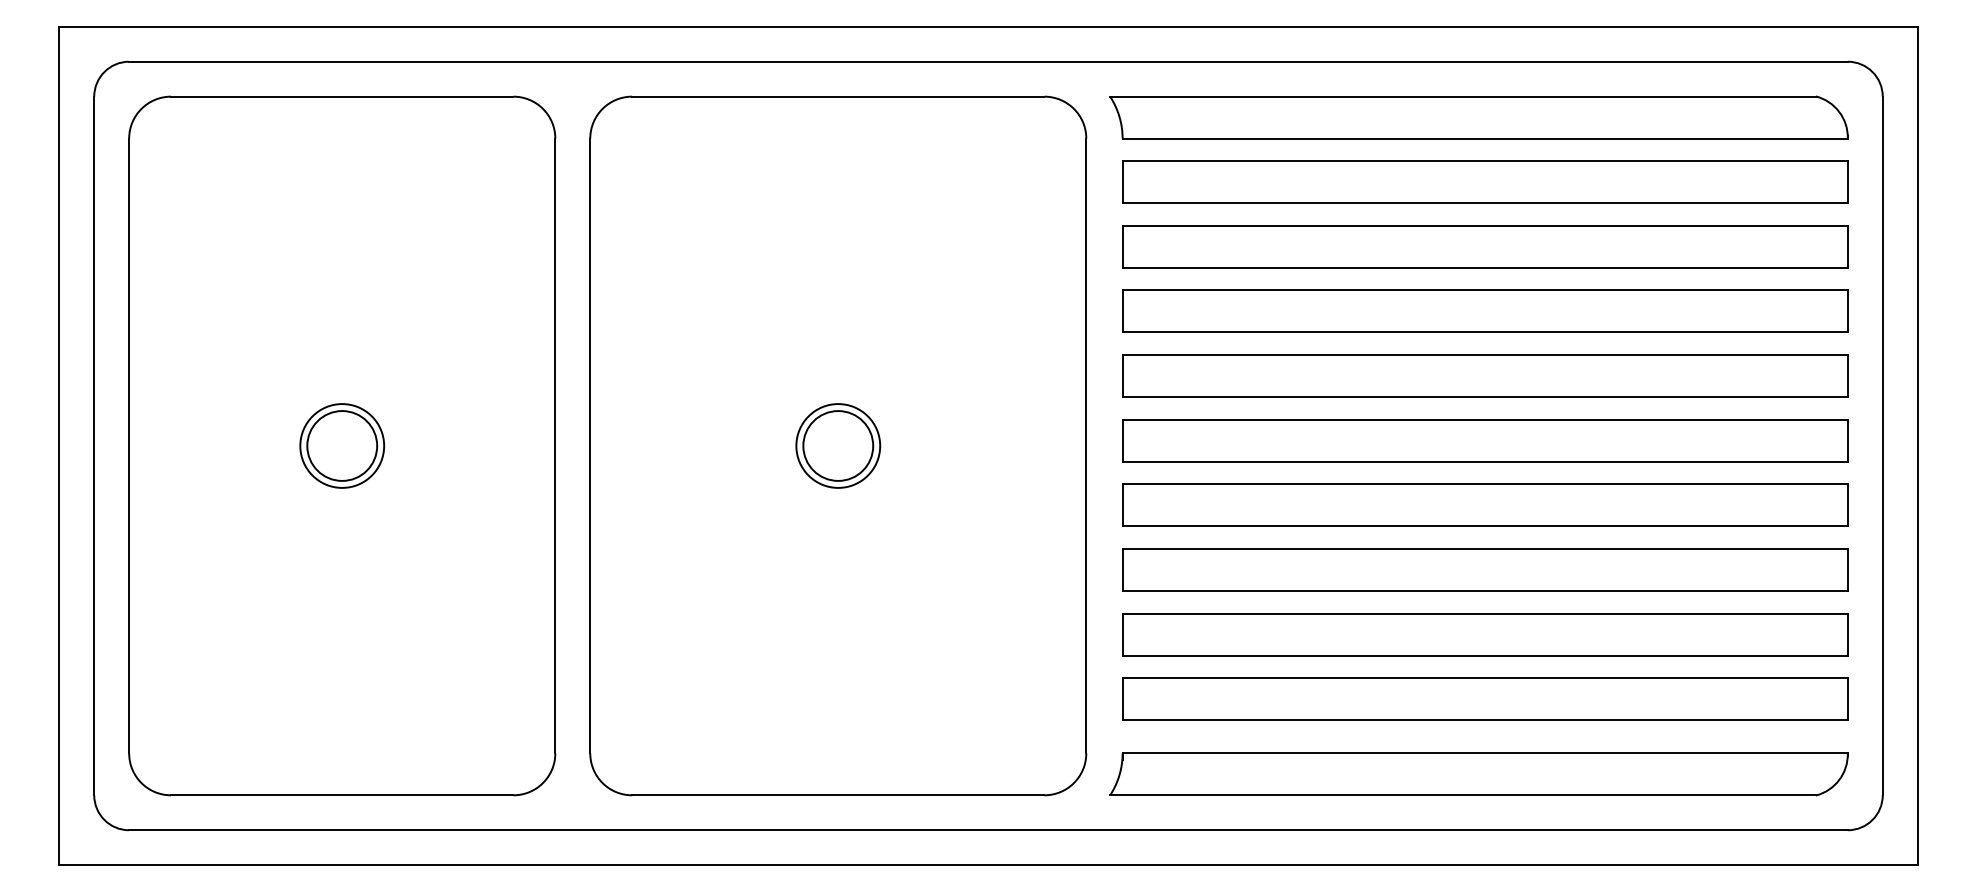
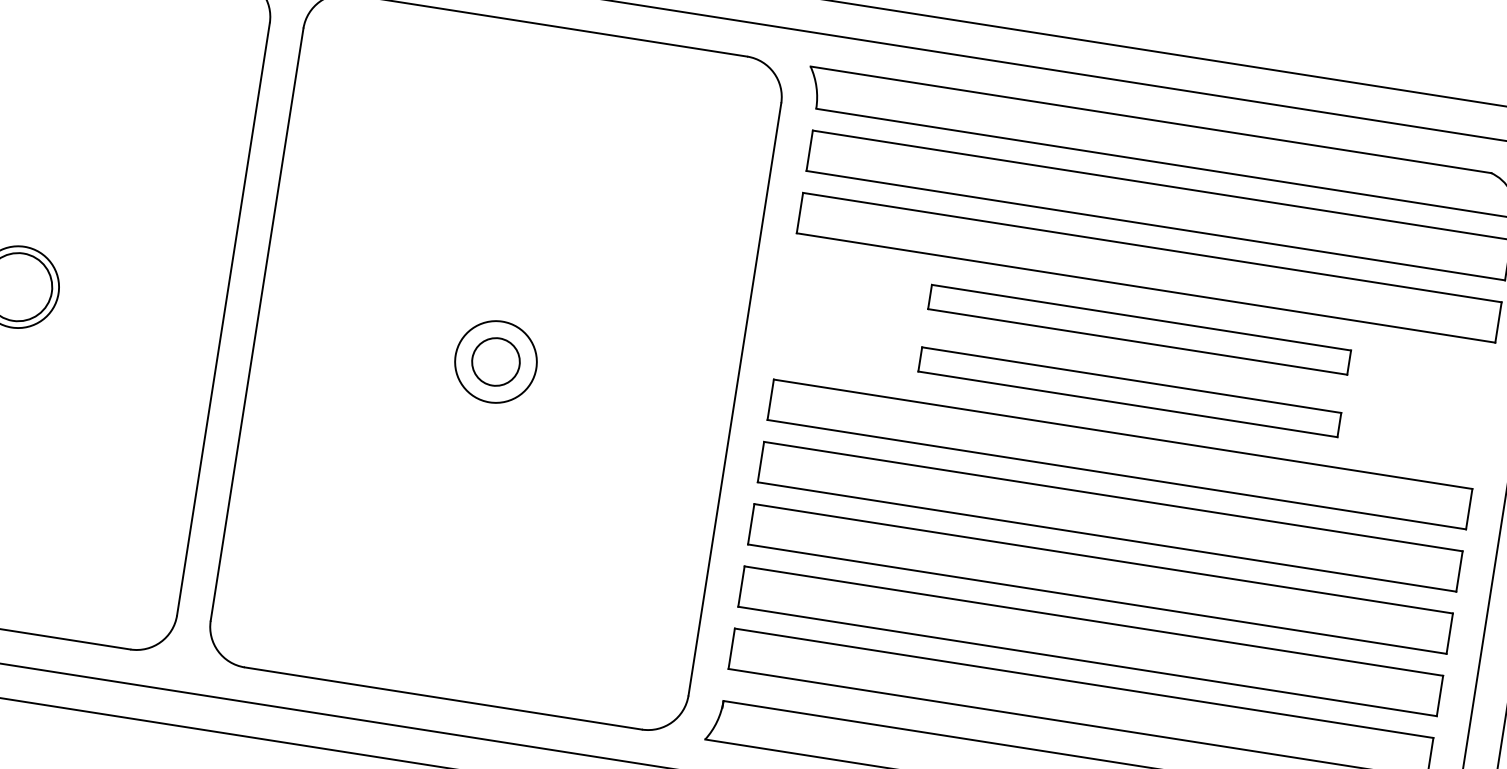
part: (1485, 310) -> (1139, 329), size x0.6
part: (1485, 375) -> (1130, 391), size x0.6
circle: (838, 445) -> (496, 361), size x0.7

